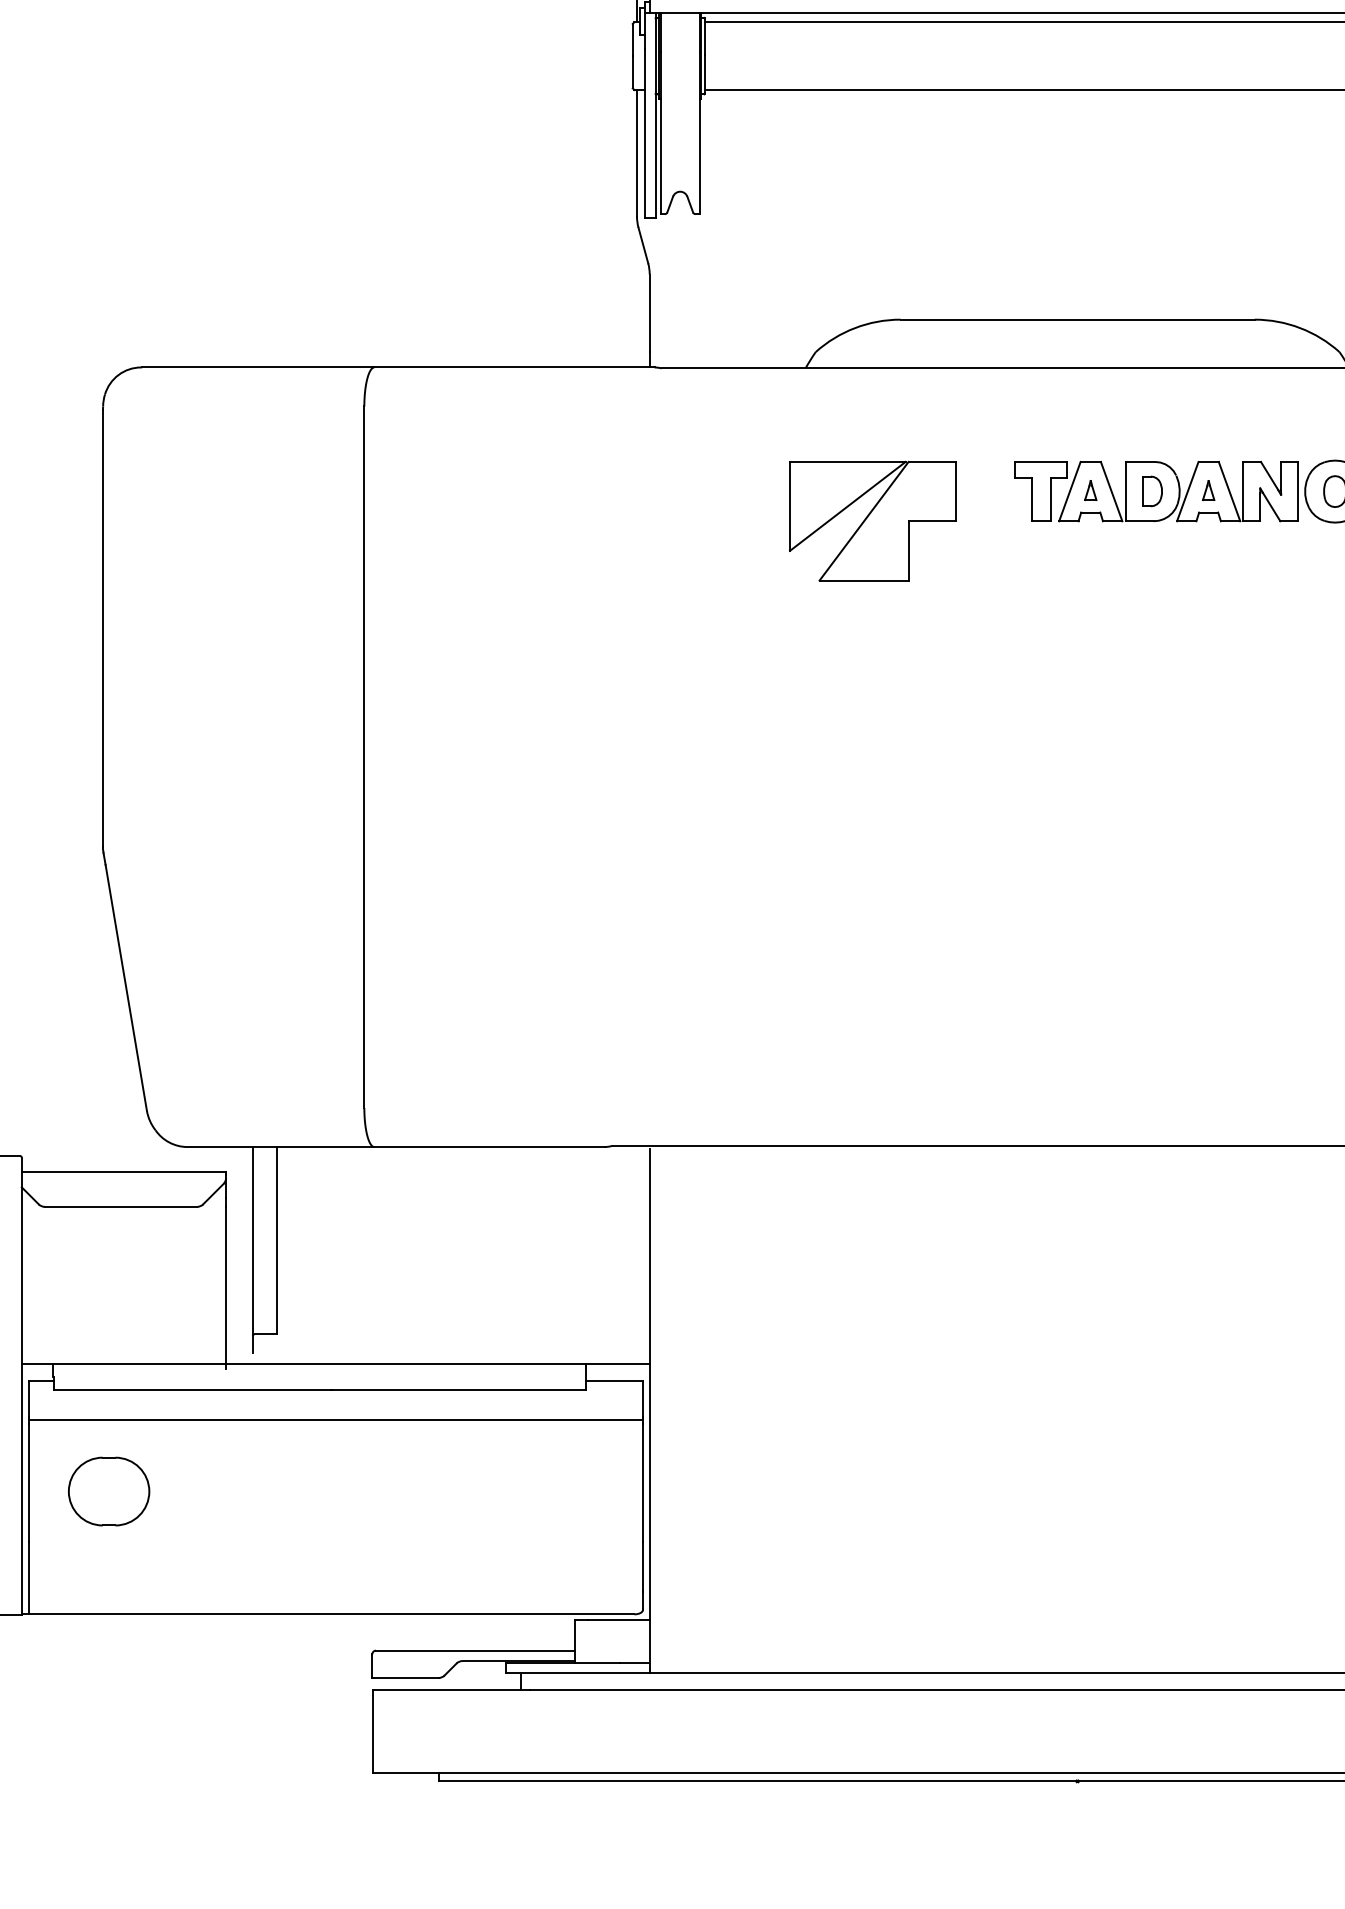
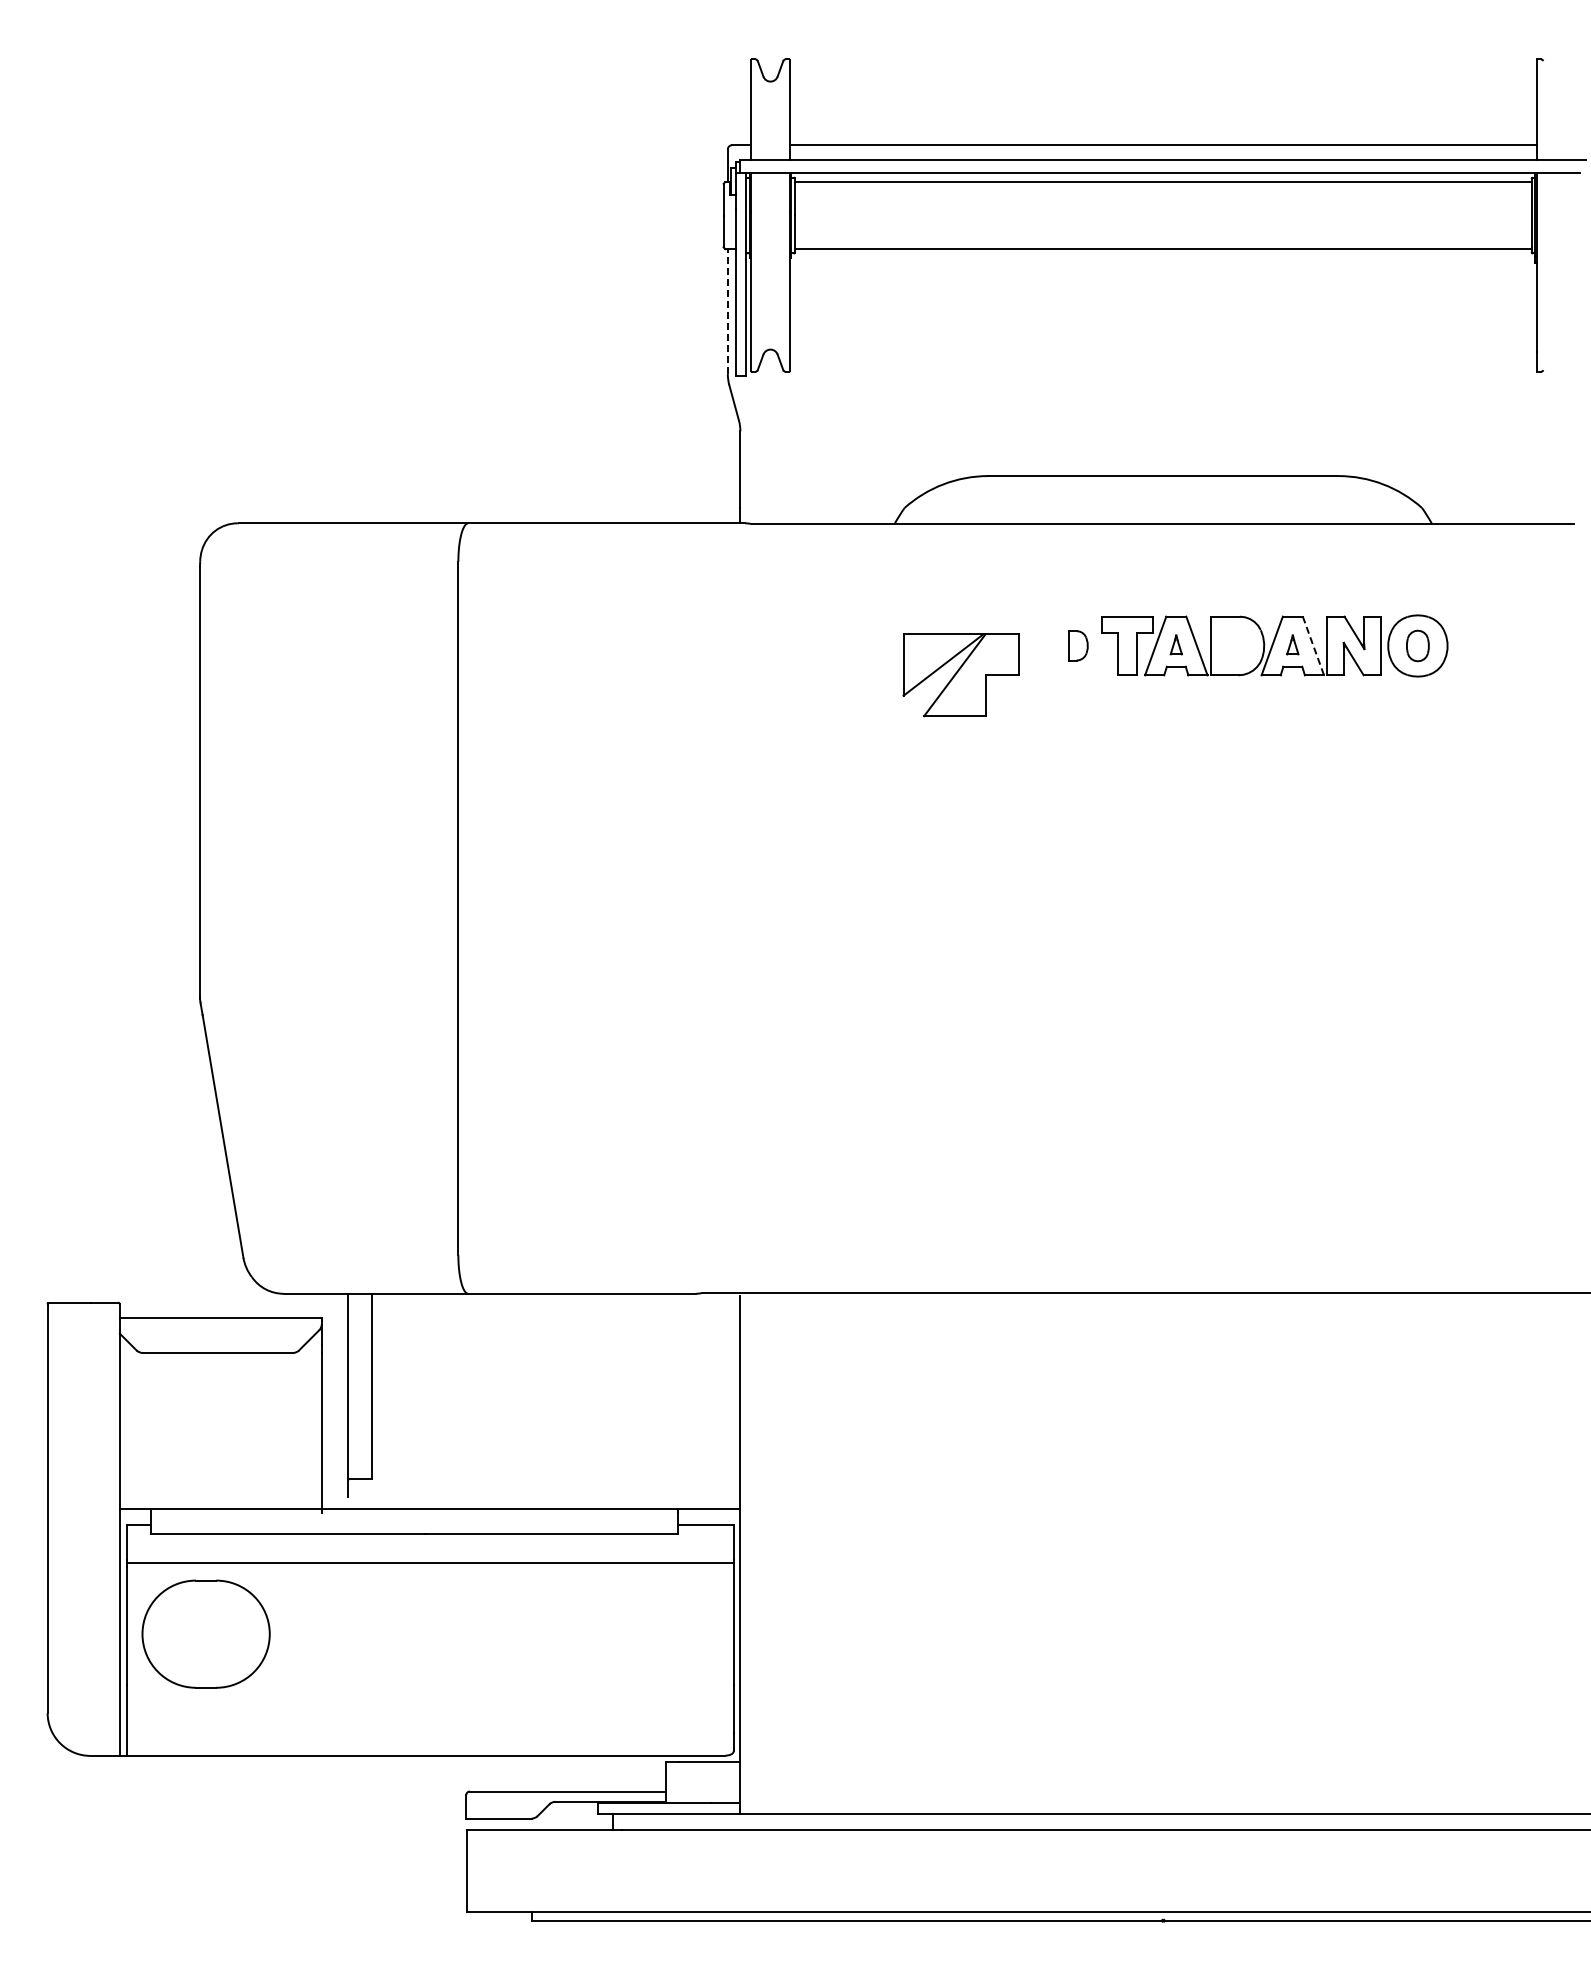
line: (636, 153) -> (727, 311), solid -> dashed
part: (1152, 491) -> (1078, 645), moved
line: (1229, 492) -> (1313, 646), solid -> dashed
part: (872, 520) -> (960, 674), size x0.7
part: (108, 1491) -> (205, 1634), size x1.6

